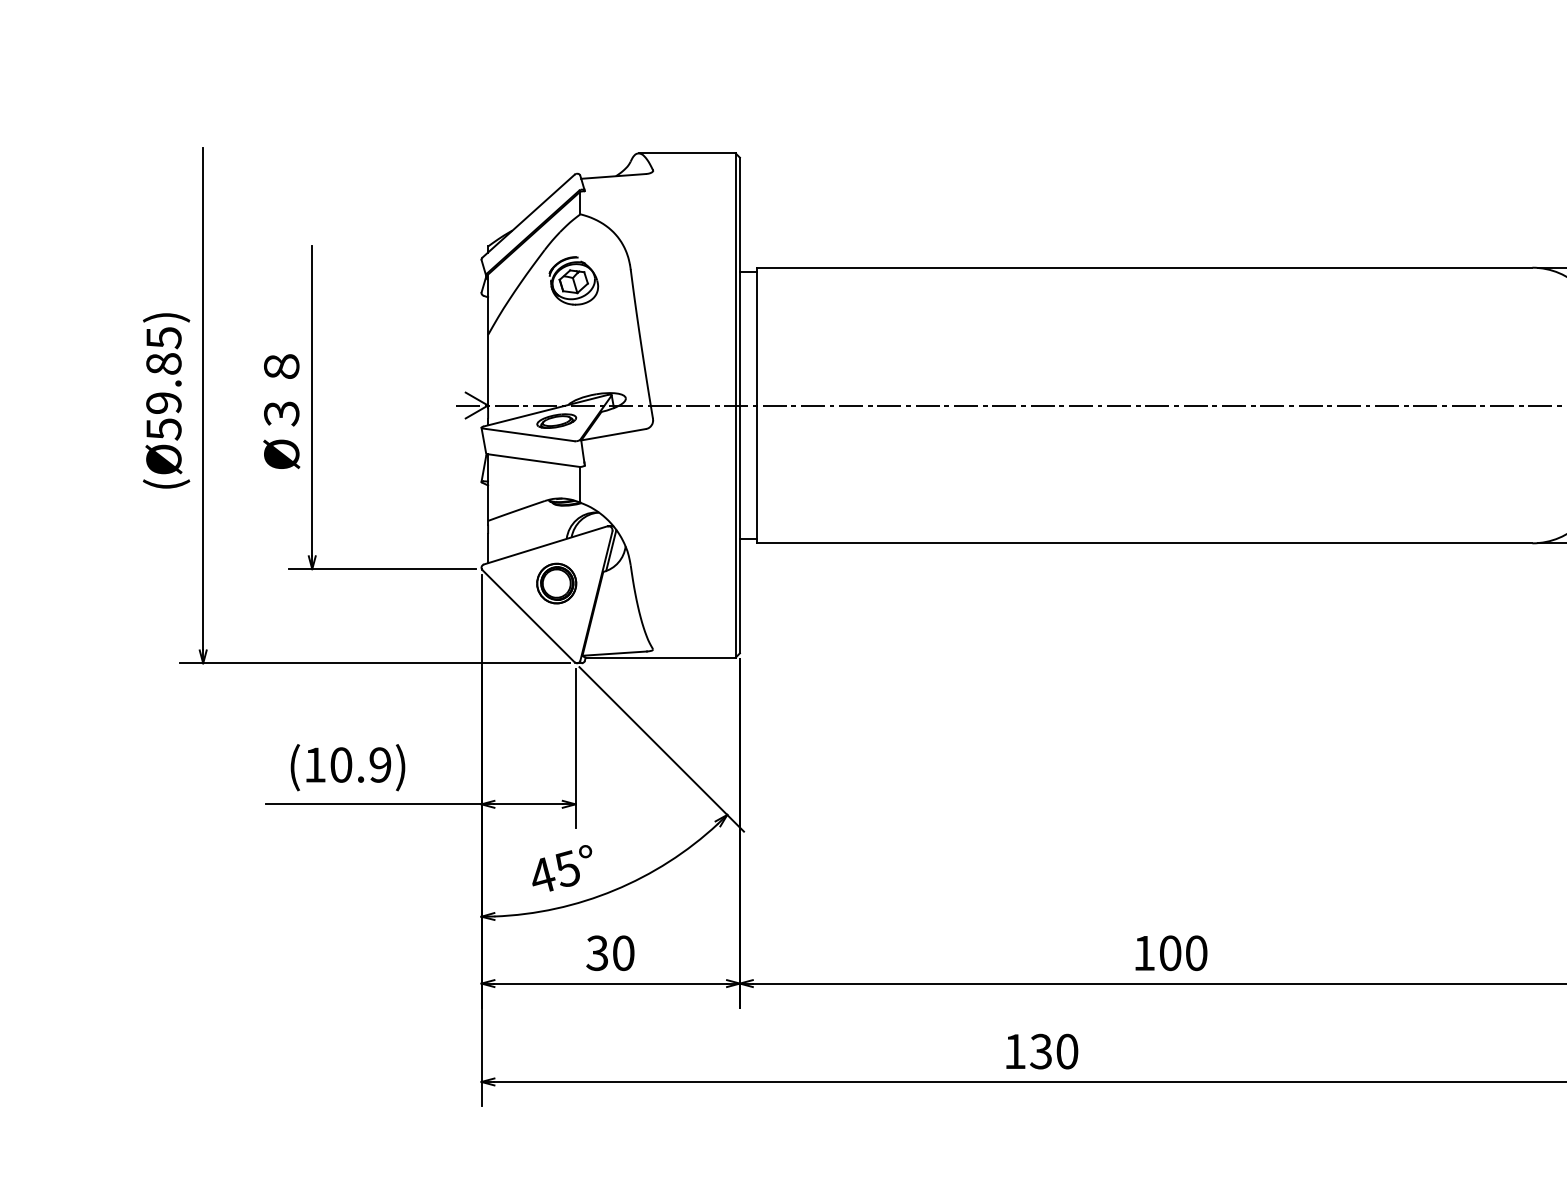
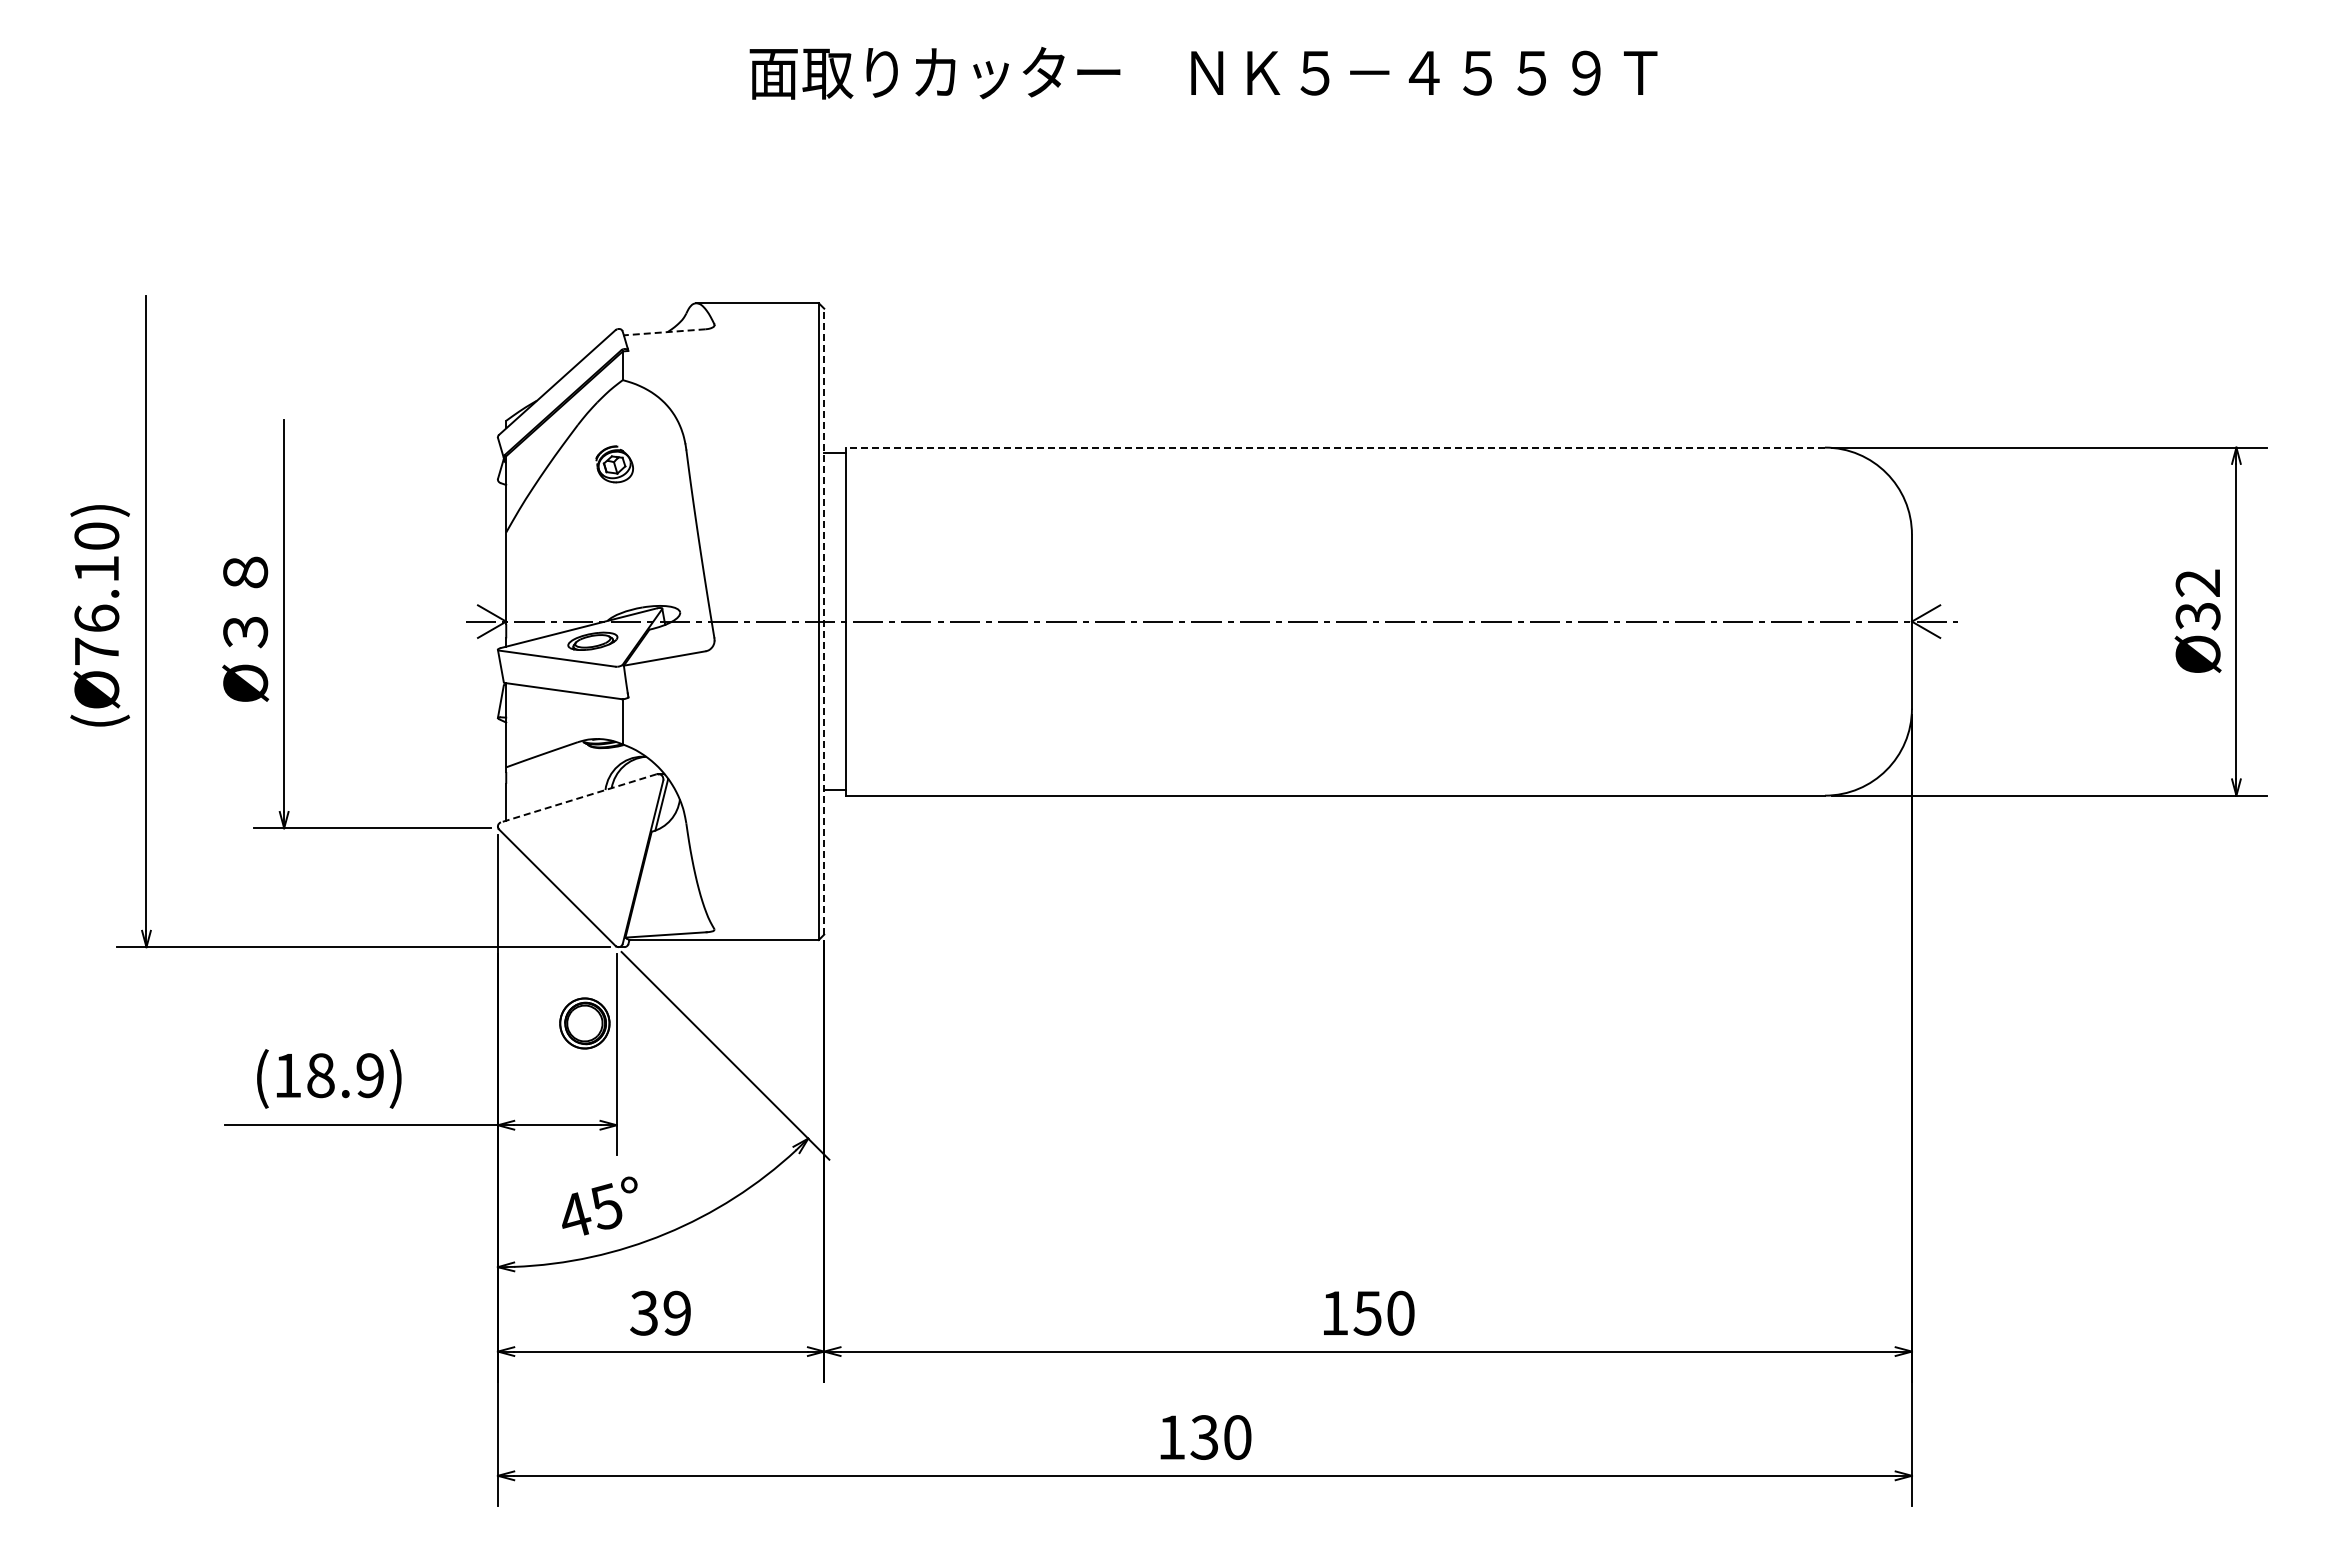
line: (613, 176) -> (664, 332), solid -> dashed
line: (1144, 267) -> (1334, 447), solid -> dashed
part: (573, 281) -> (614, 464), size x0.6
text: (163, 384) -> (96, 594), (Ø59.85) -> (Ø76.10)
line: (740, 405) -> (824, 621), solid -> dashed
line: (545, 545) -> (578, 798), solid -> dashed
part: (556, 583) -> (584, 1023), moved
text: (341, 764) -> (320, 1075), (10.9) -> (18.9)
text: (623, 952) -> (677, 1312), 30 -> 39
text: (1170, 952) -> (1367, 1312), 100 -> 150

